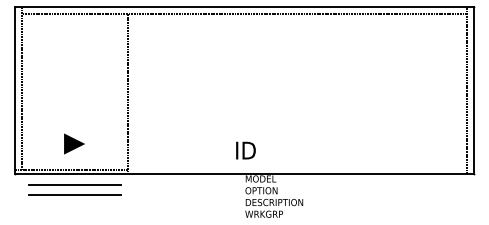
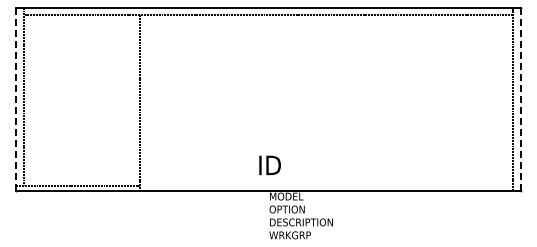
line: (15, 90) -> (16, 99), solid -> dashed
line: (473, 90) -> (520, 99), solid -> dashed
line: (74, 143) -> (81, 157), removed
line: (74, 184) -> (81, 202), removed
line: (74, 195) -> (81, 214), removed

